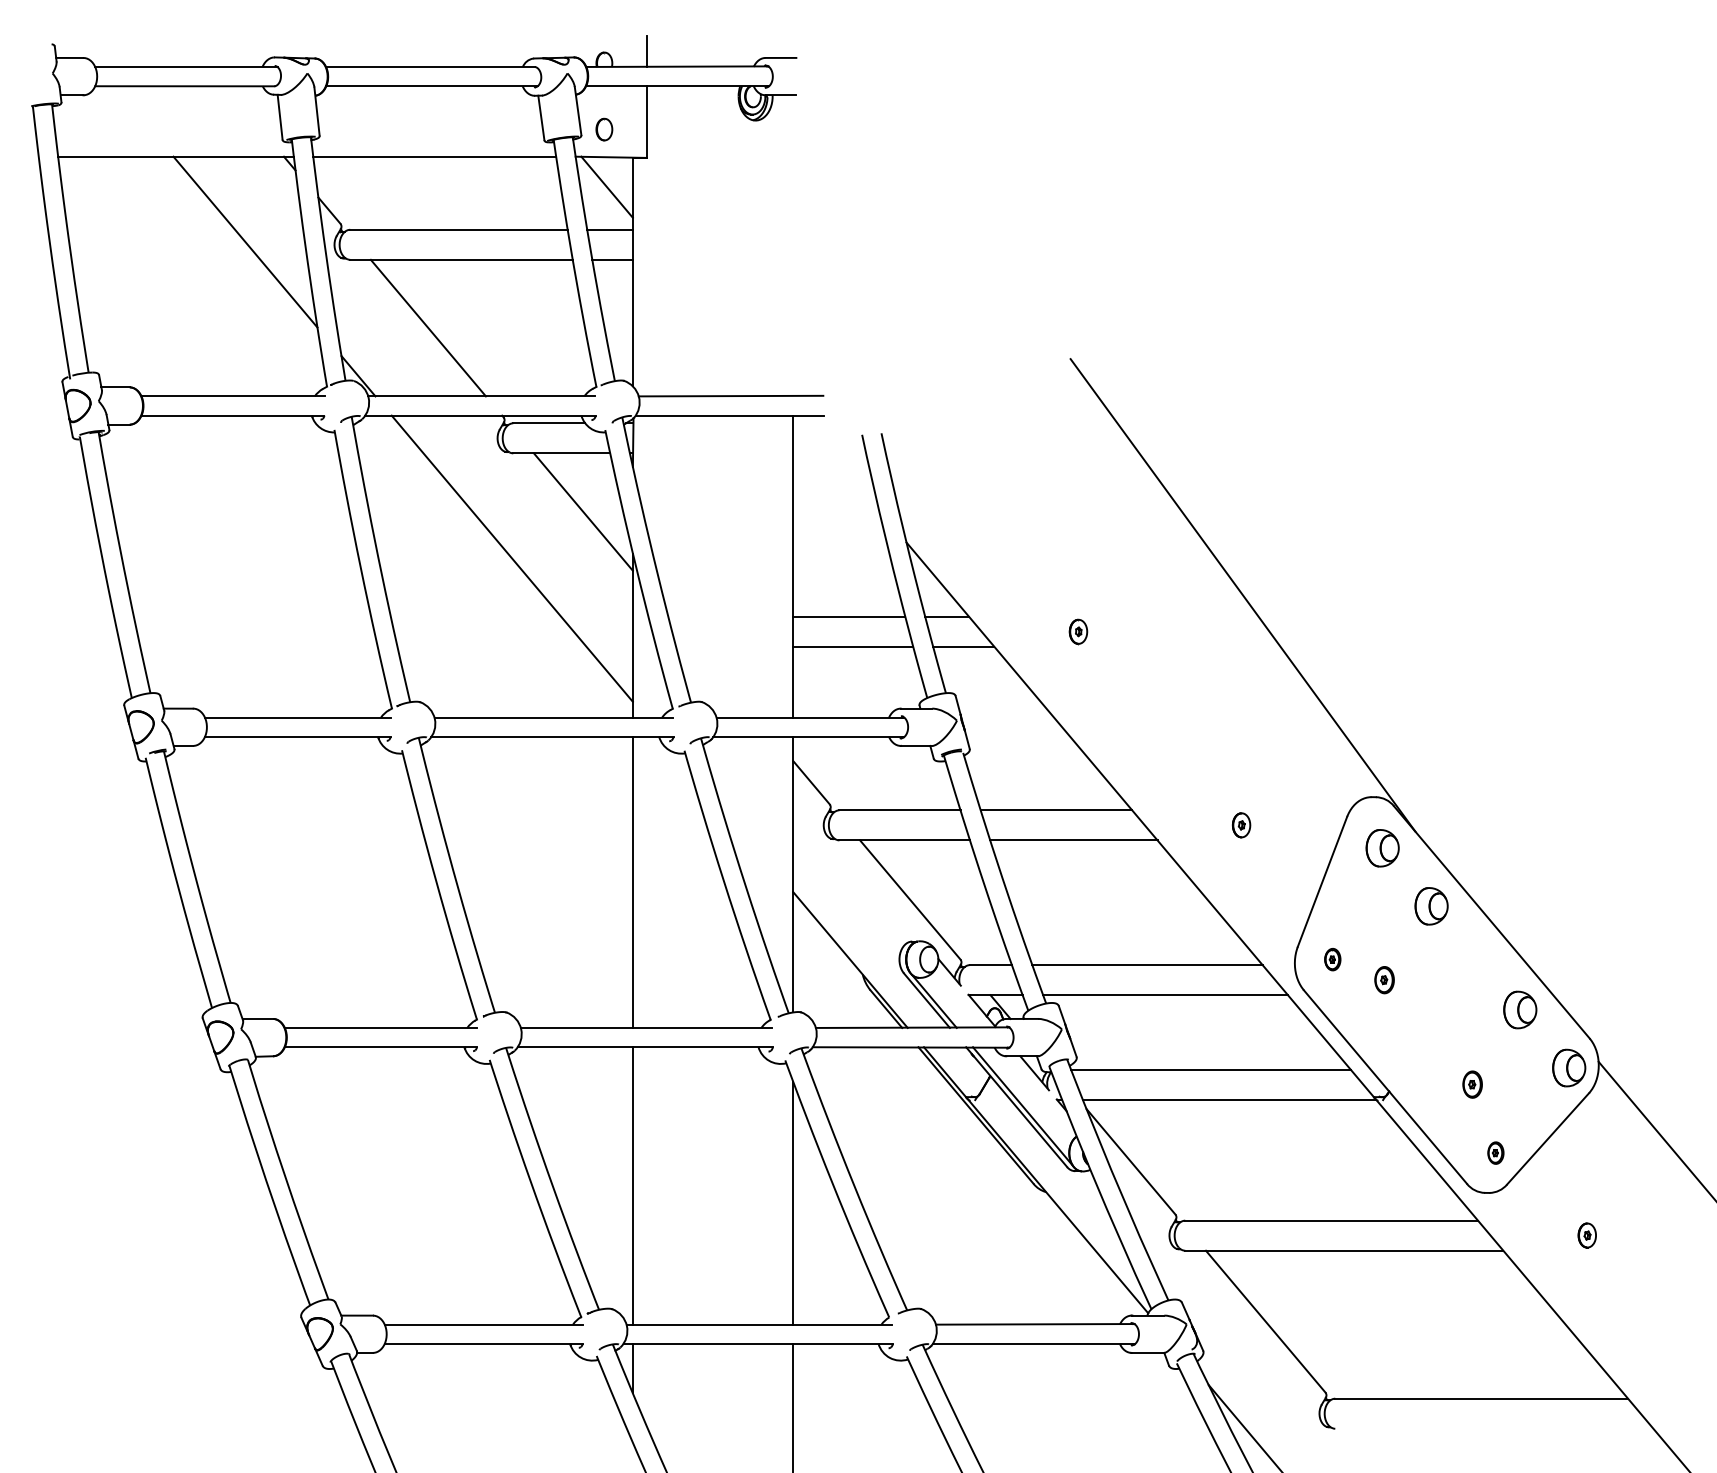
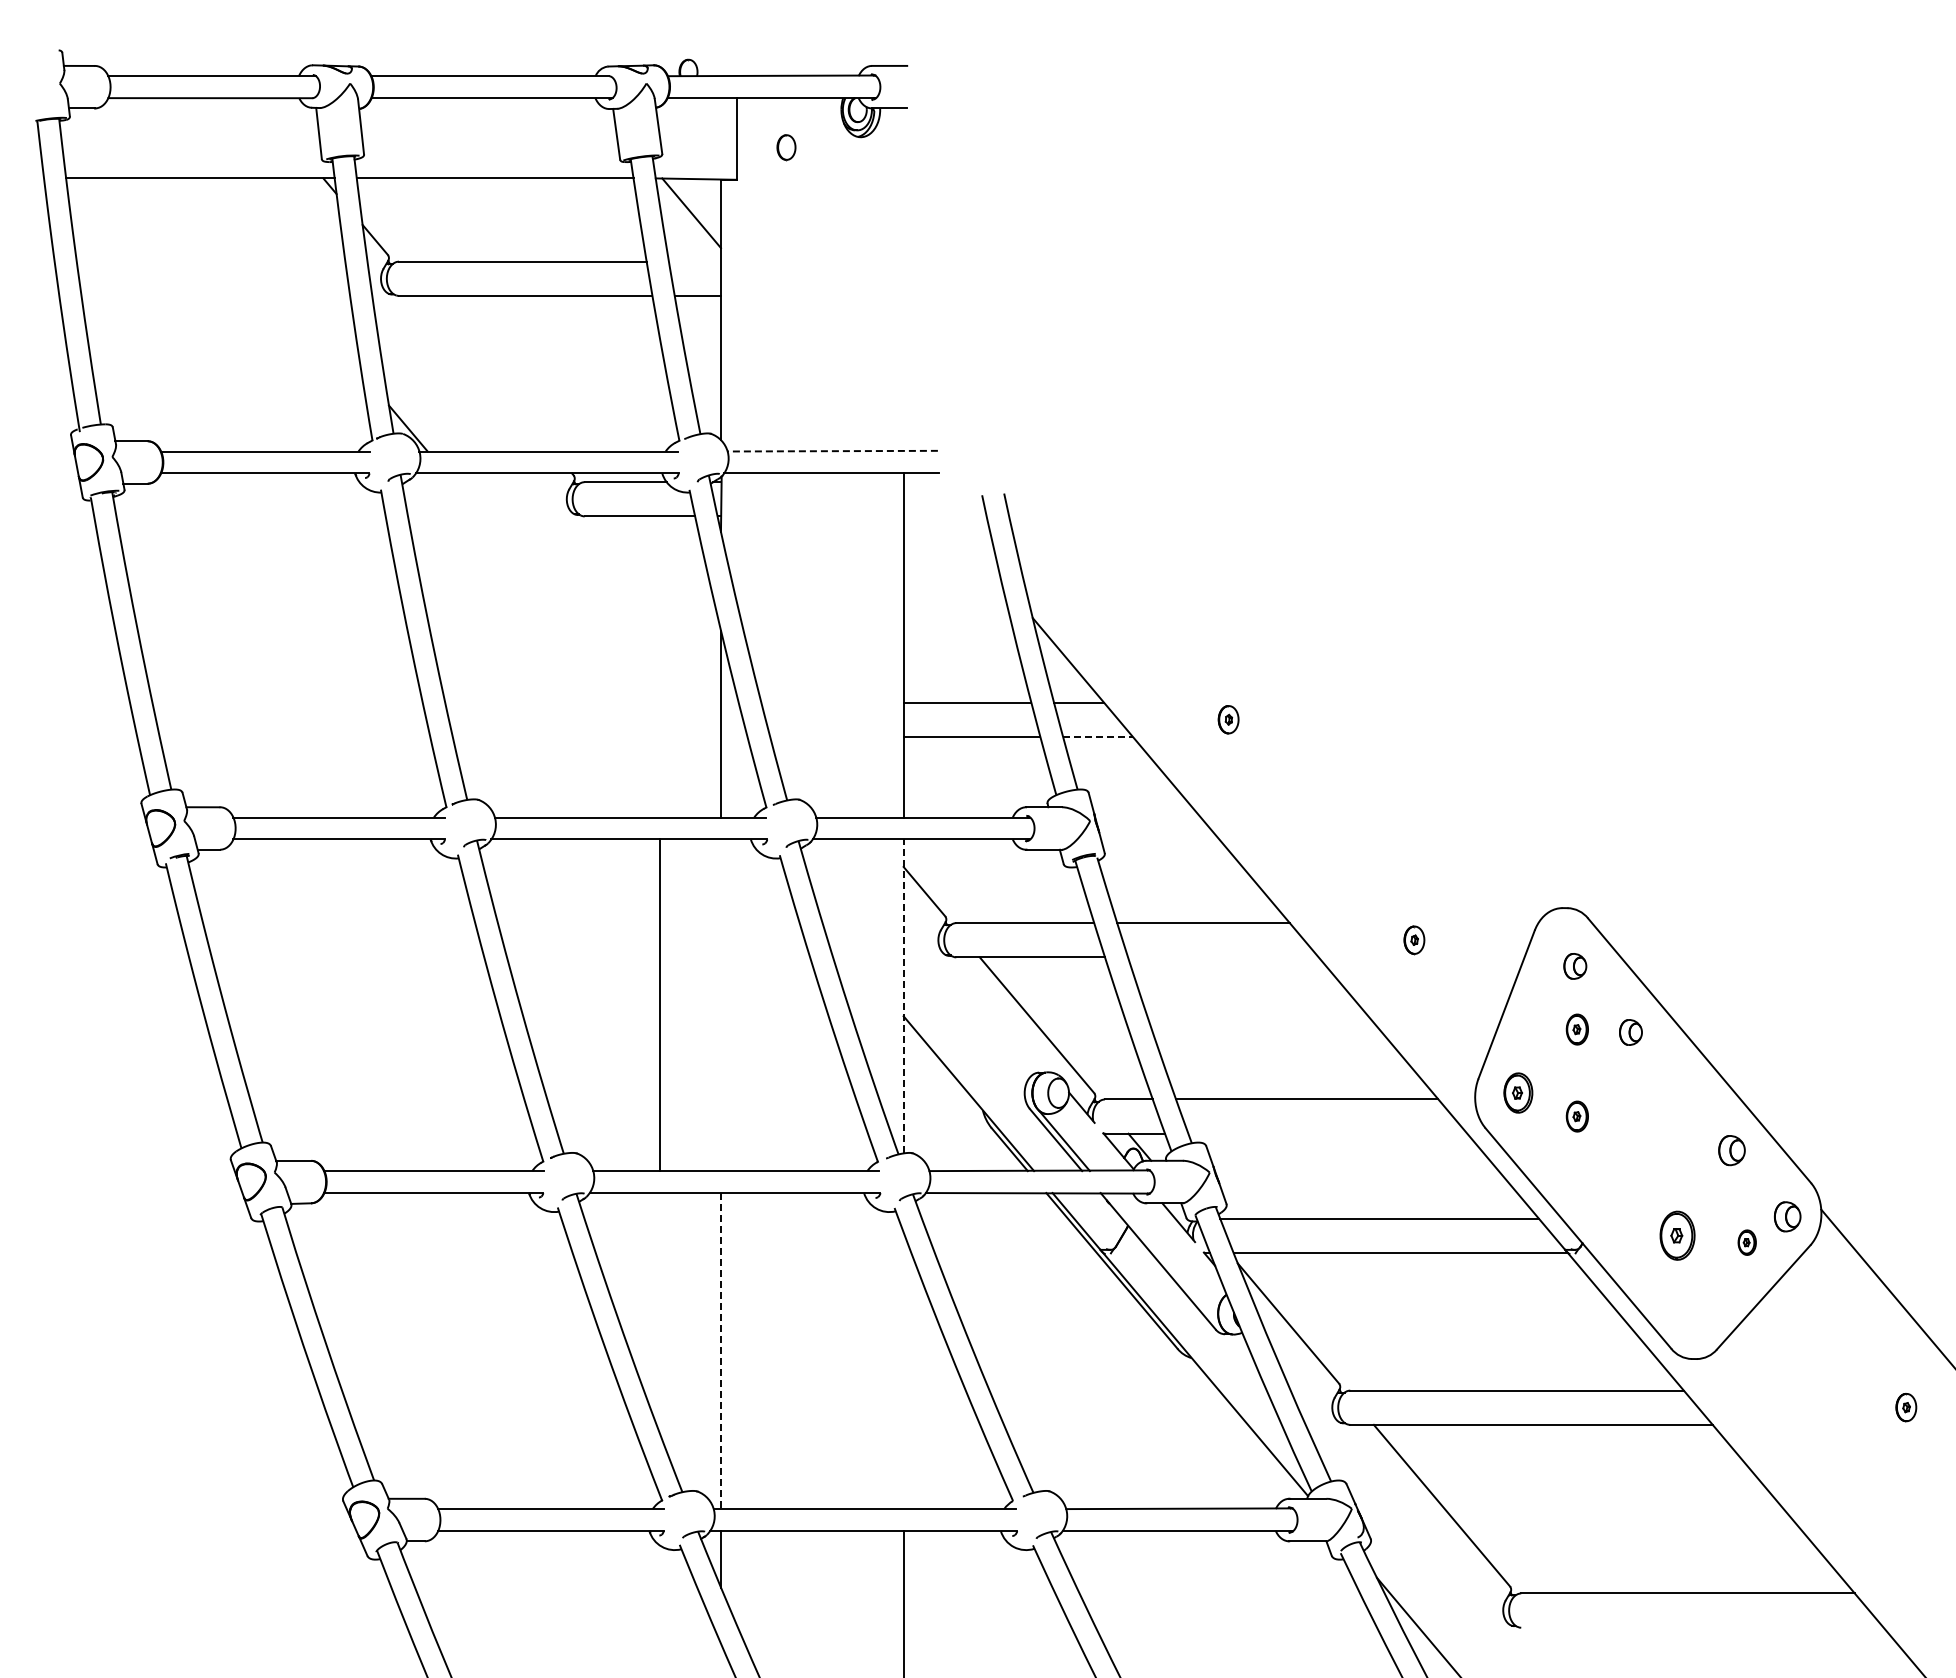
line: (646, 51) -> (736, 58), removed
part: (604, 129) -> (786, 147), moved
line: (609, 229) -> (694, 261), removed
line: (245, 241) -> (279, 275), removed
line: (427, 327) -> (487, 373), removed
line: (730, 396) -> (832, 451), solid -> dashed
line: (583, 512) -> (664, 583), removed
line: (512, 558) -> (583, 636), removed
line: (1242, 595) -> (1415, 678), removed
line: (964, 646) -> (1098, 736), solid -> dashed
line: (1073, 840) -> (1223, 957), removed
part: (1382, 848) -> (1575, 966), size x0.6
line: (793, 874) -> (903, 996), solid -> dashed
line: (632, 882) -> (659, 1005), moved
part: (1383, 903) -> (1576, 1029), added
part: (1431, 906) -> (1630, 1032), size x0.6
part: (1332, 959) -> (1518, 1093), size x1.6
line: (1165, 994) -> (1327, 1133), removed
part: (1519, 1009) -> (1731, 1150), size x0.7
part: (1568, 1067) -> (1787, 1216), size x0.7
part: (1472, 1084) -> (1677, 1235), size x1.6
line: (1022, 1106) -> (1164, 1260), removed
part: (1495, 1152) -> (1746, 1242), moved
line: (632, 1186) -> (720, 1351), solid -> dashed
line: (793, 1202) -> (903, 1370), removed
part: (1587, 1235) -> (1906, 1407), moved

